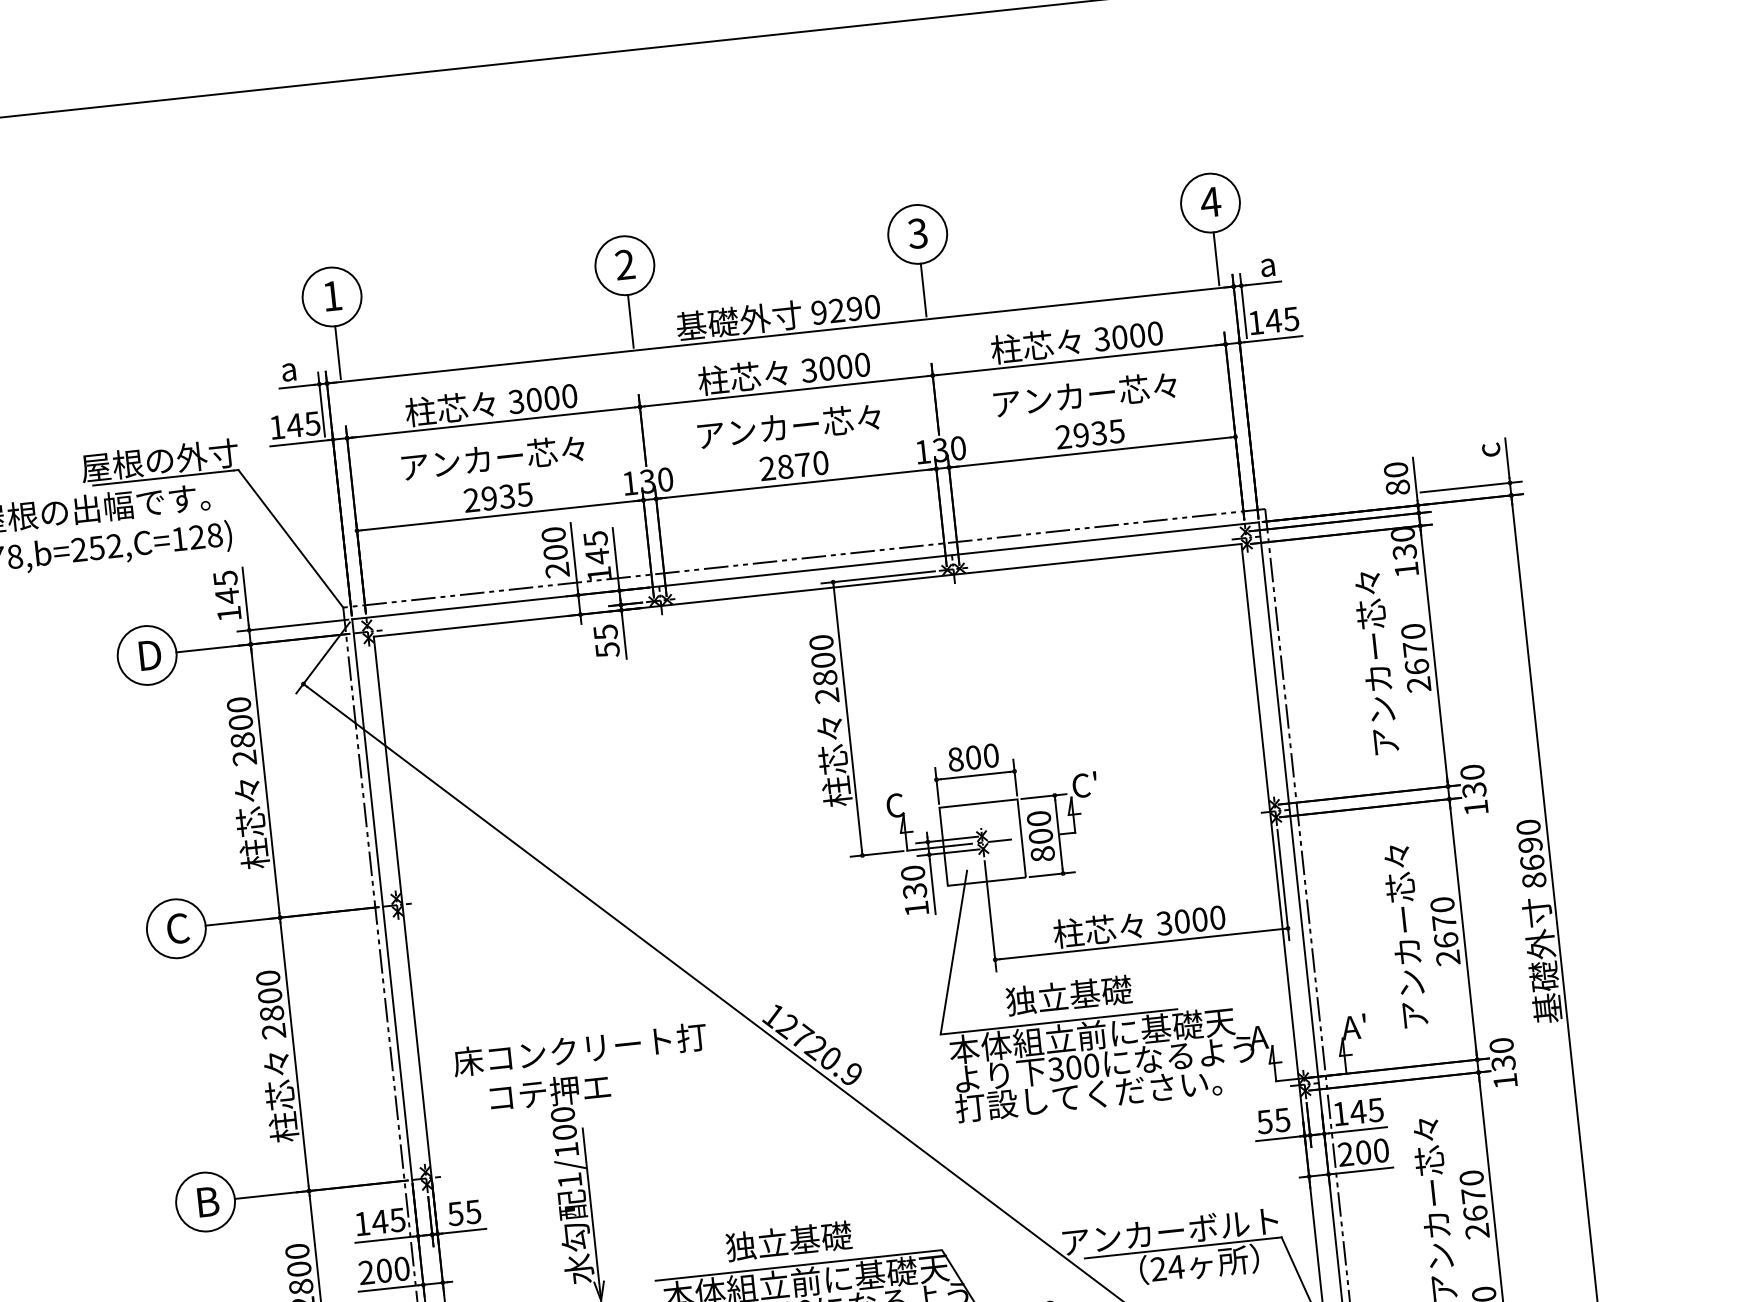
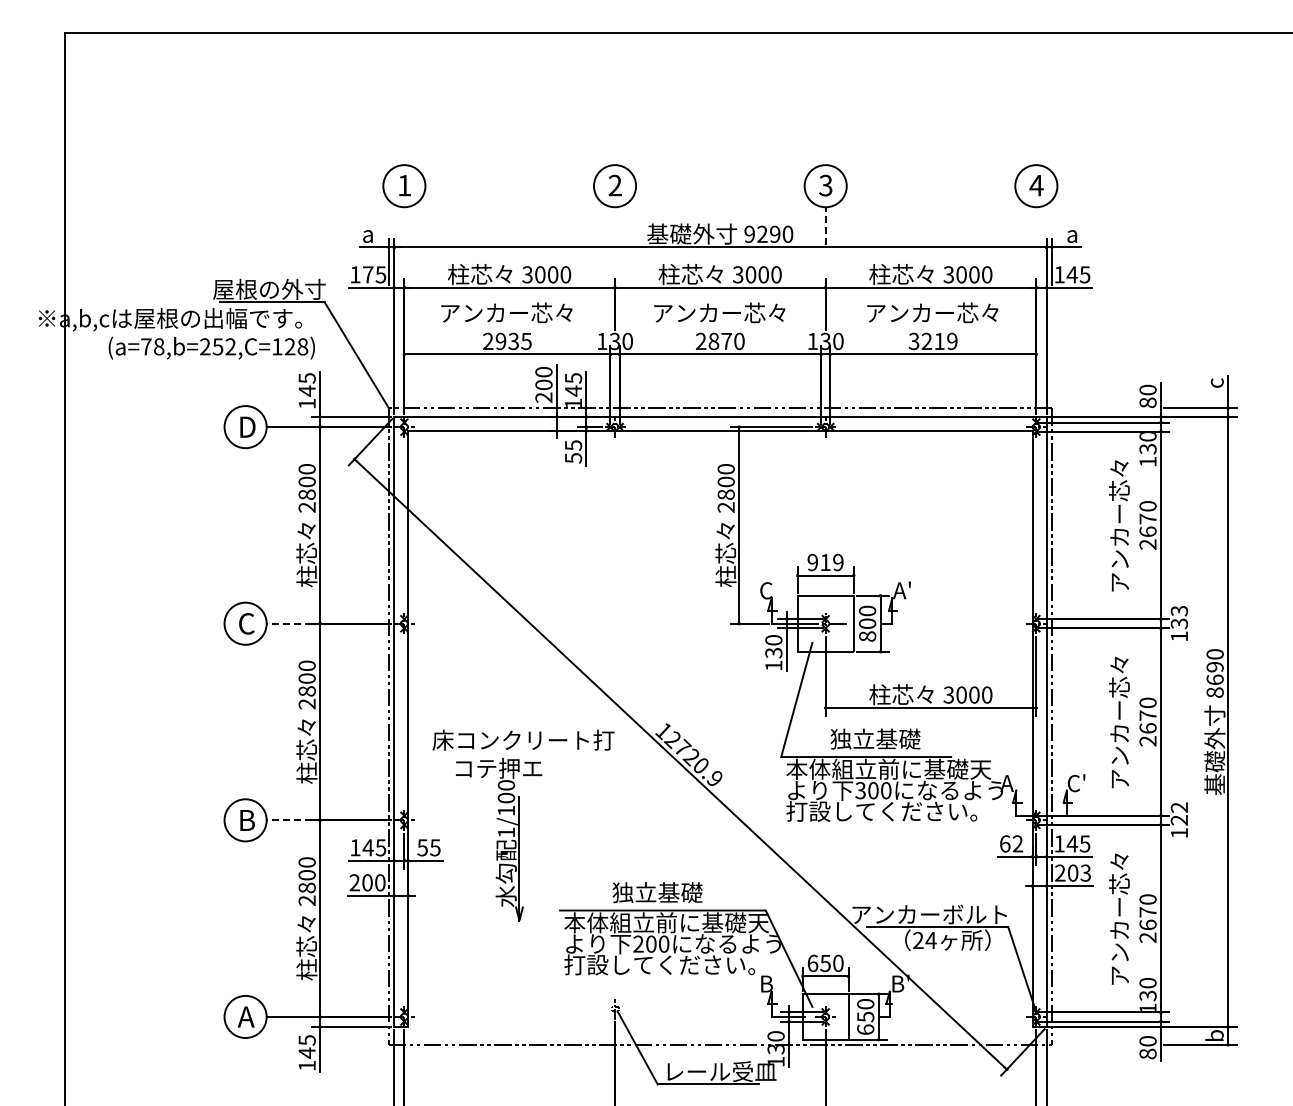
line: (1216, 259) -> (1036, 226), removed
line: (923, 290) -> (825, 226), solid -> dashed
line: (631, 321) -> (615, 226), removed
line: (338, 353) -> (404, 226), removed
text: (293, 425) -> (367, 274), 145 -> 175
text: (1089, 434) -> (932, 341), 2935 -> 3219
text: (973, 757) -> (825, 562), 800 -> 919
text: (1471, 771) -> (1178, 610), 130 -> 133
text: (1084, 785) -> (902, 590), C' -> A'
line: (237, 921) -> (289, 623), solid -> dashed
text: (1355, 1027) -> (1076, 783), A' -> C'
text: (1502, 1053) -> (1179, 813), 130 -> 122
text: (1273, 1120) -> (1011, 843), 55 -> 62
text: (1380, 1149) -> (1085, 872), 200 -> 203
line: (266, 1195) -> (289, 820), solid -> dashed

